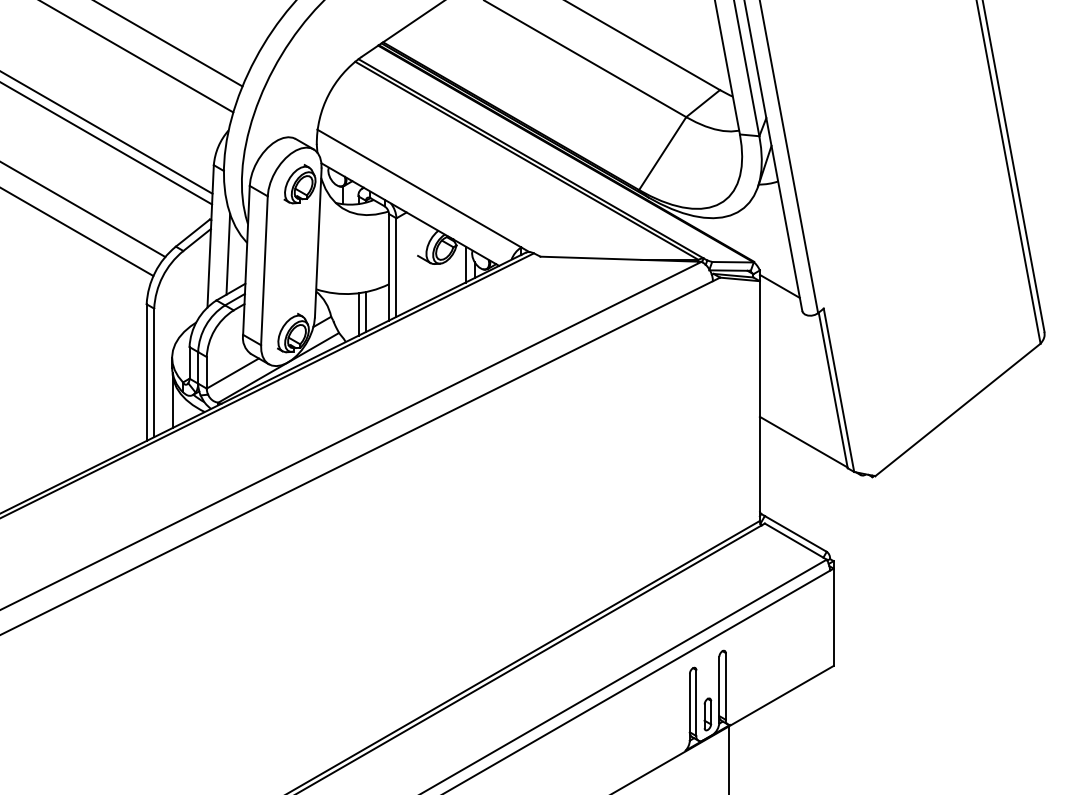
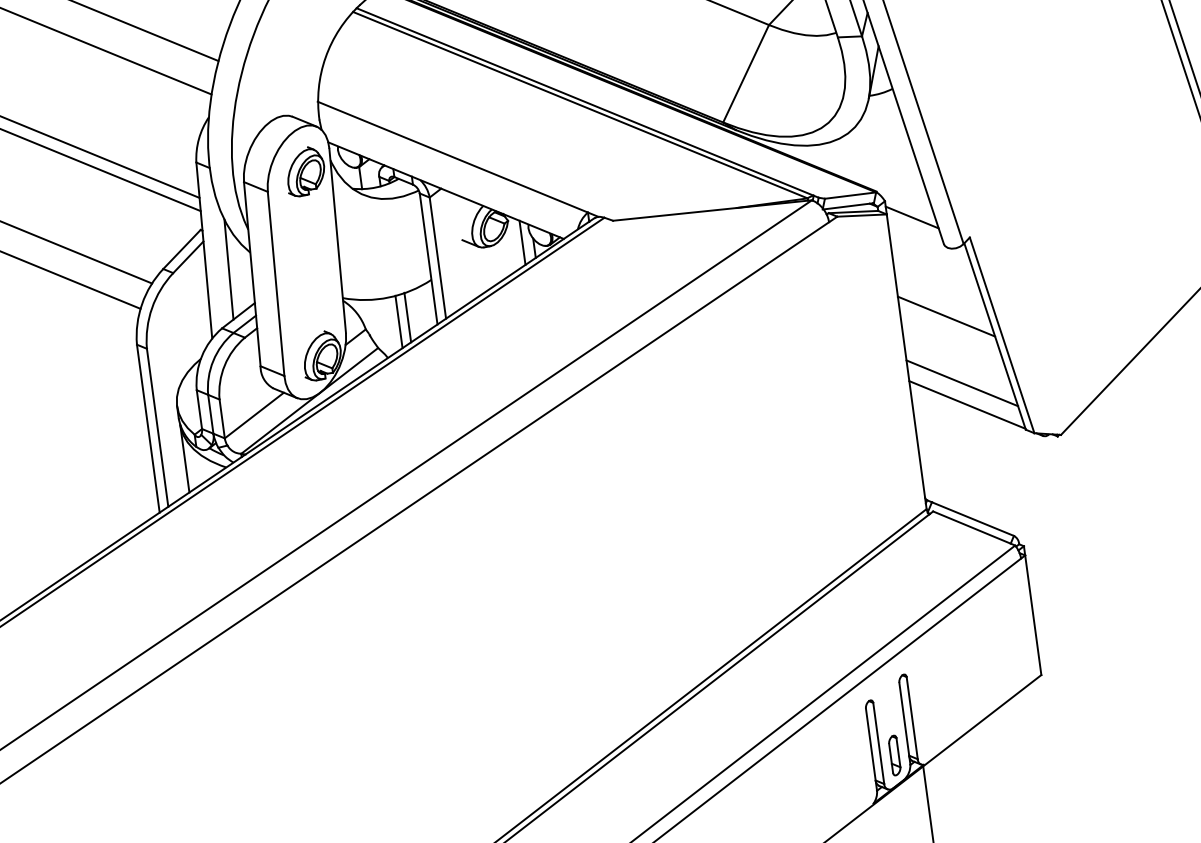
line: (796, 369) -> (946, 316), added
line: (801, 424) -> (961, 383), added

